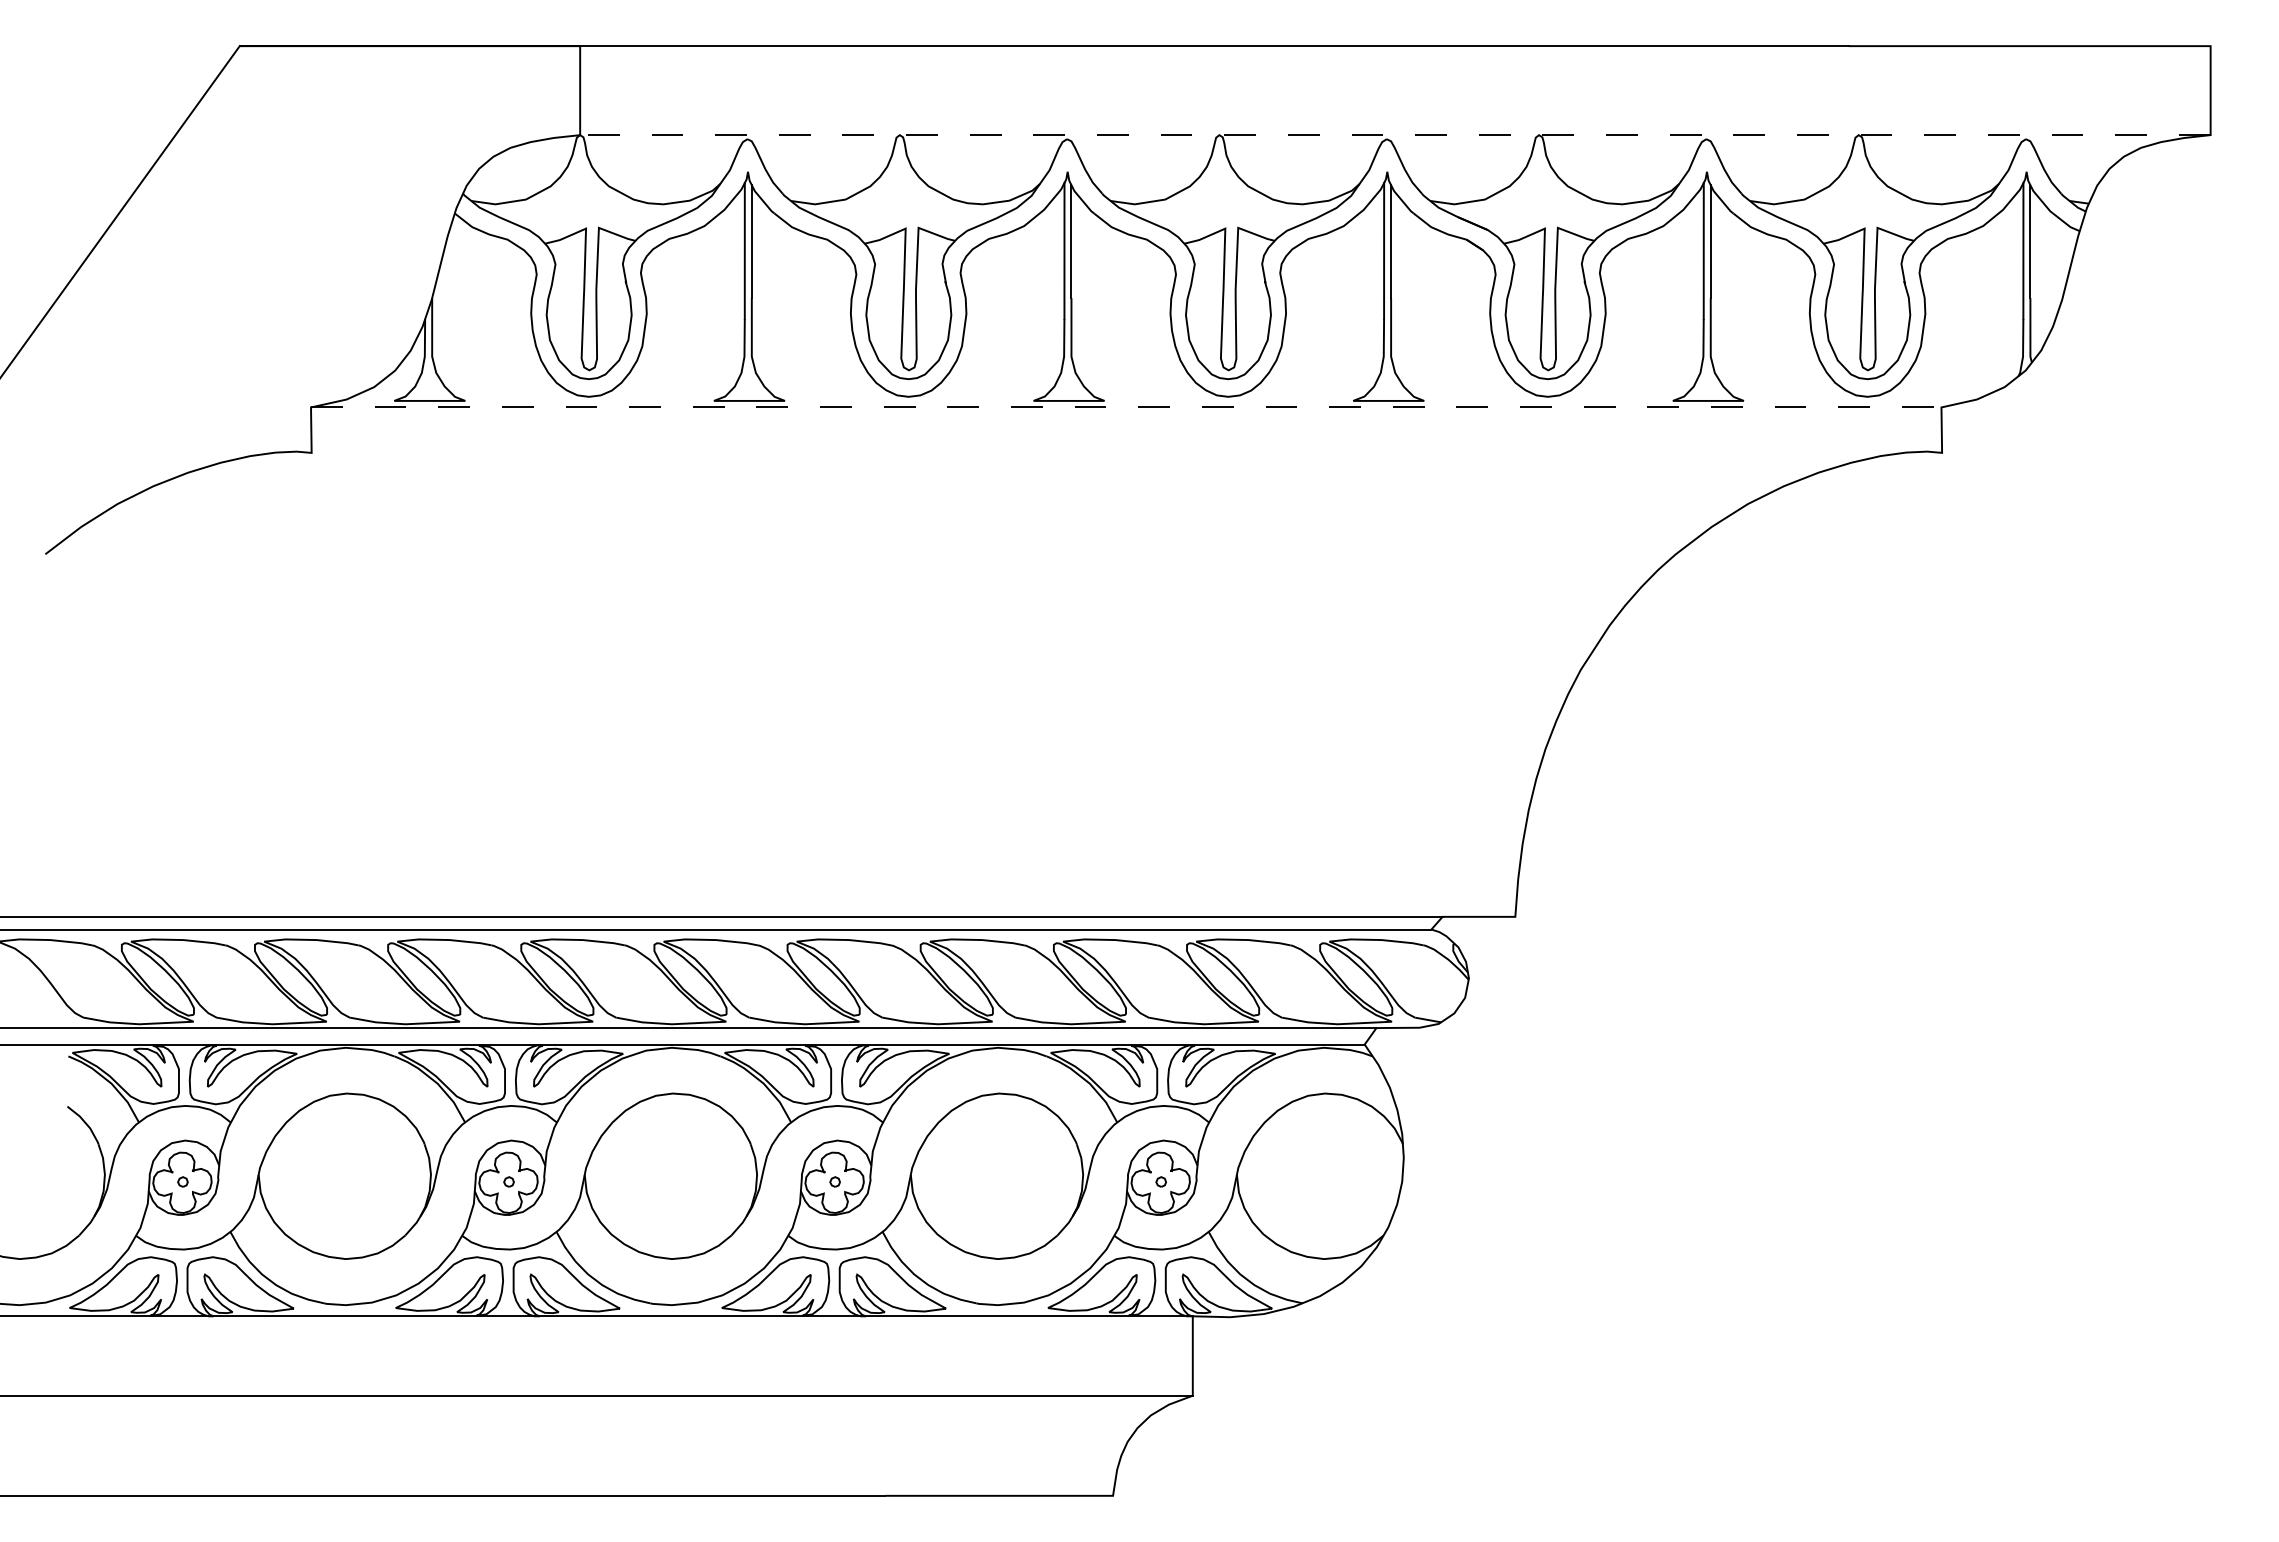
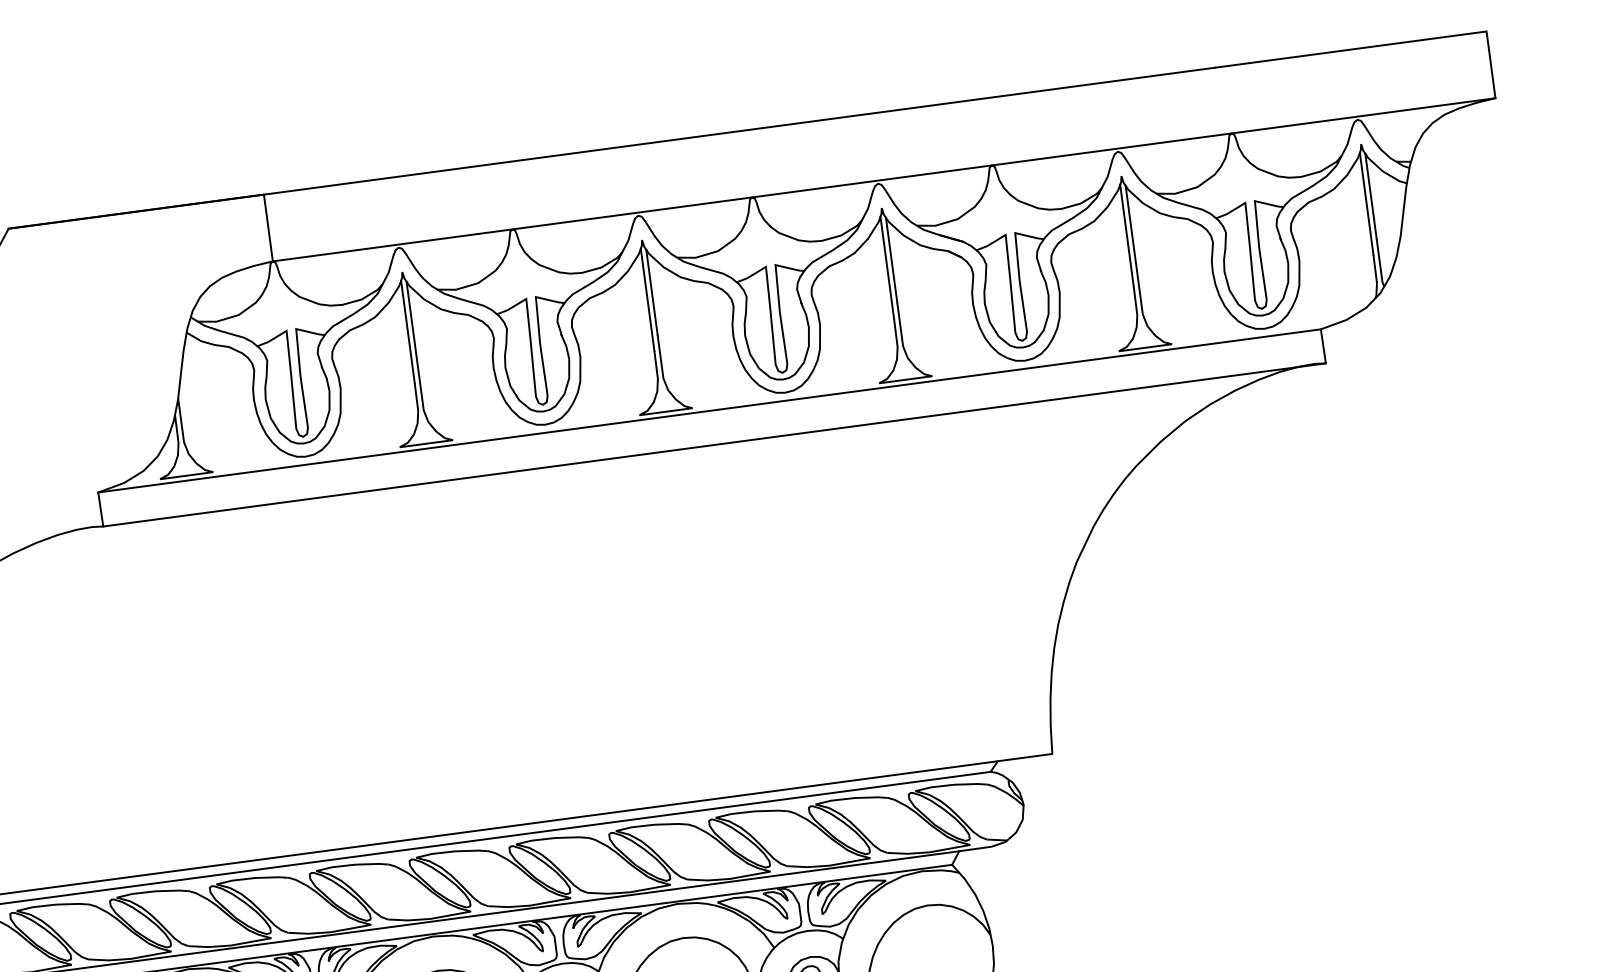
line: (1394, 135) -> (883, 180), dashed -> solid
line: (1126, 407) -> (709, 410), dashed -> solid
line: (1126, 452) -> (714, 444), added

